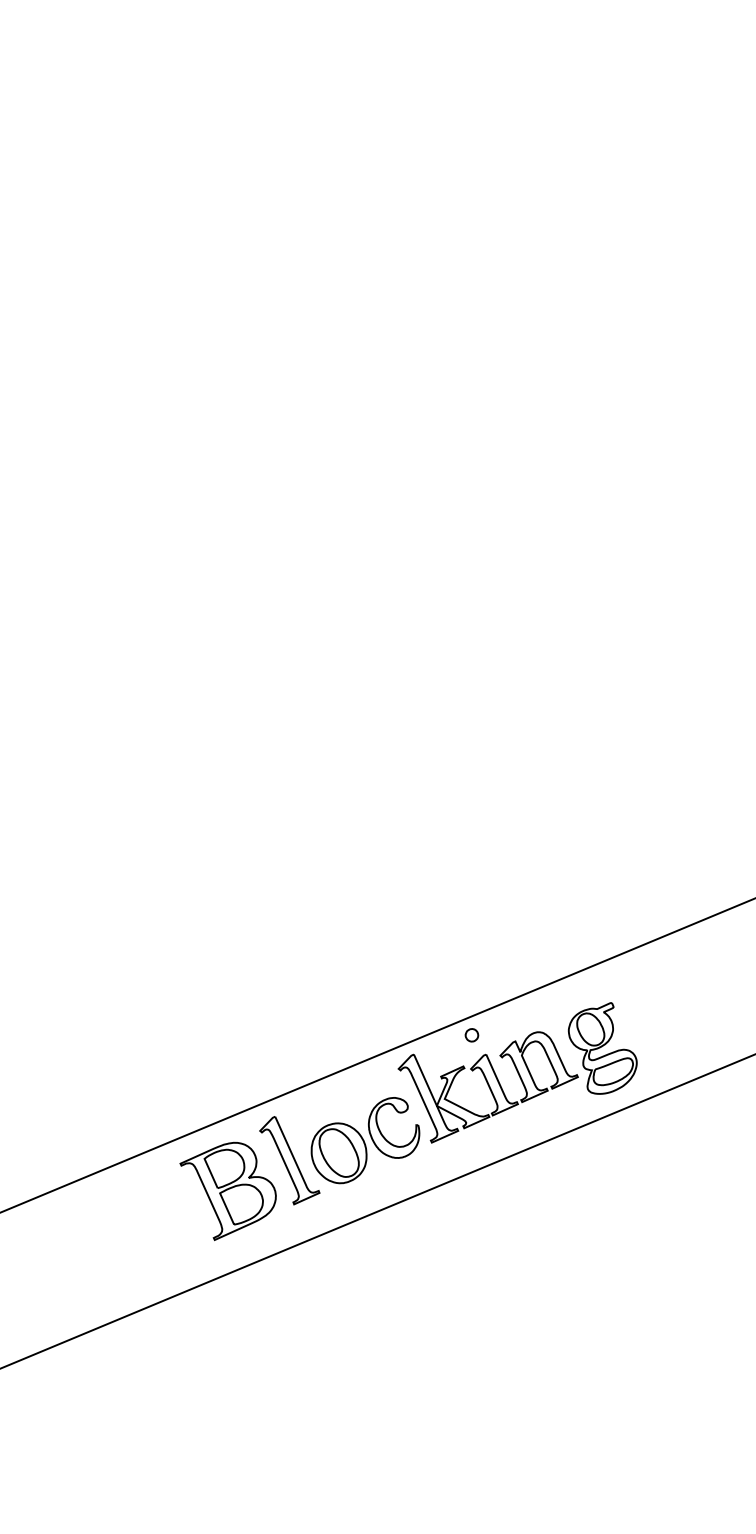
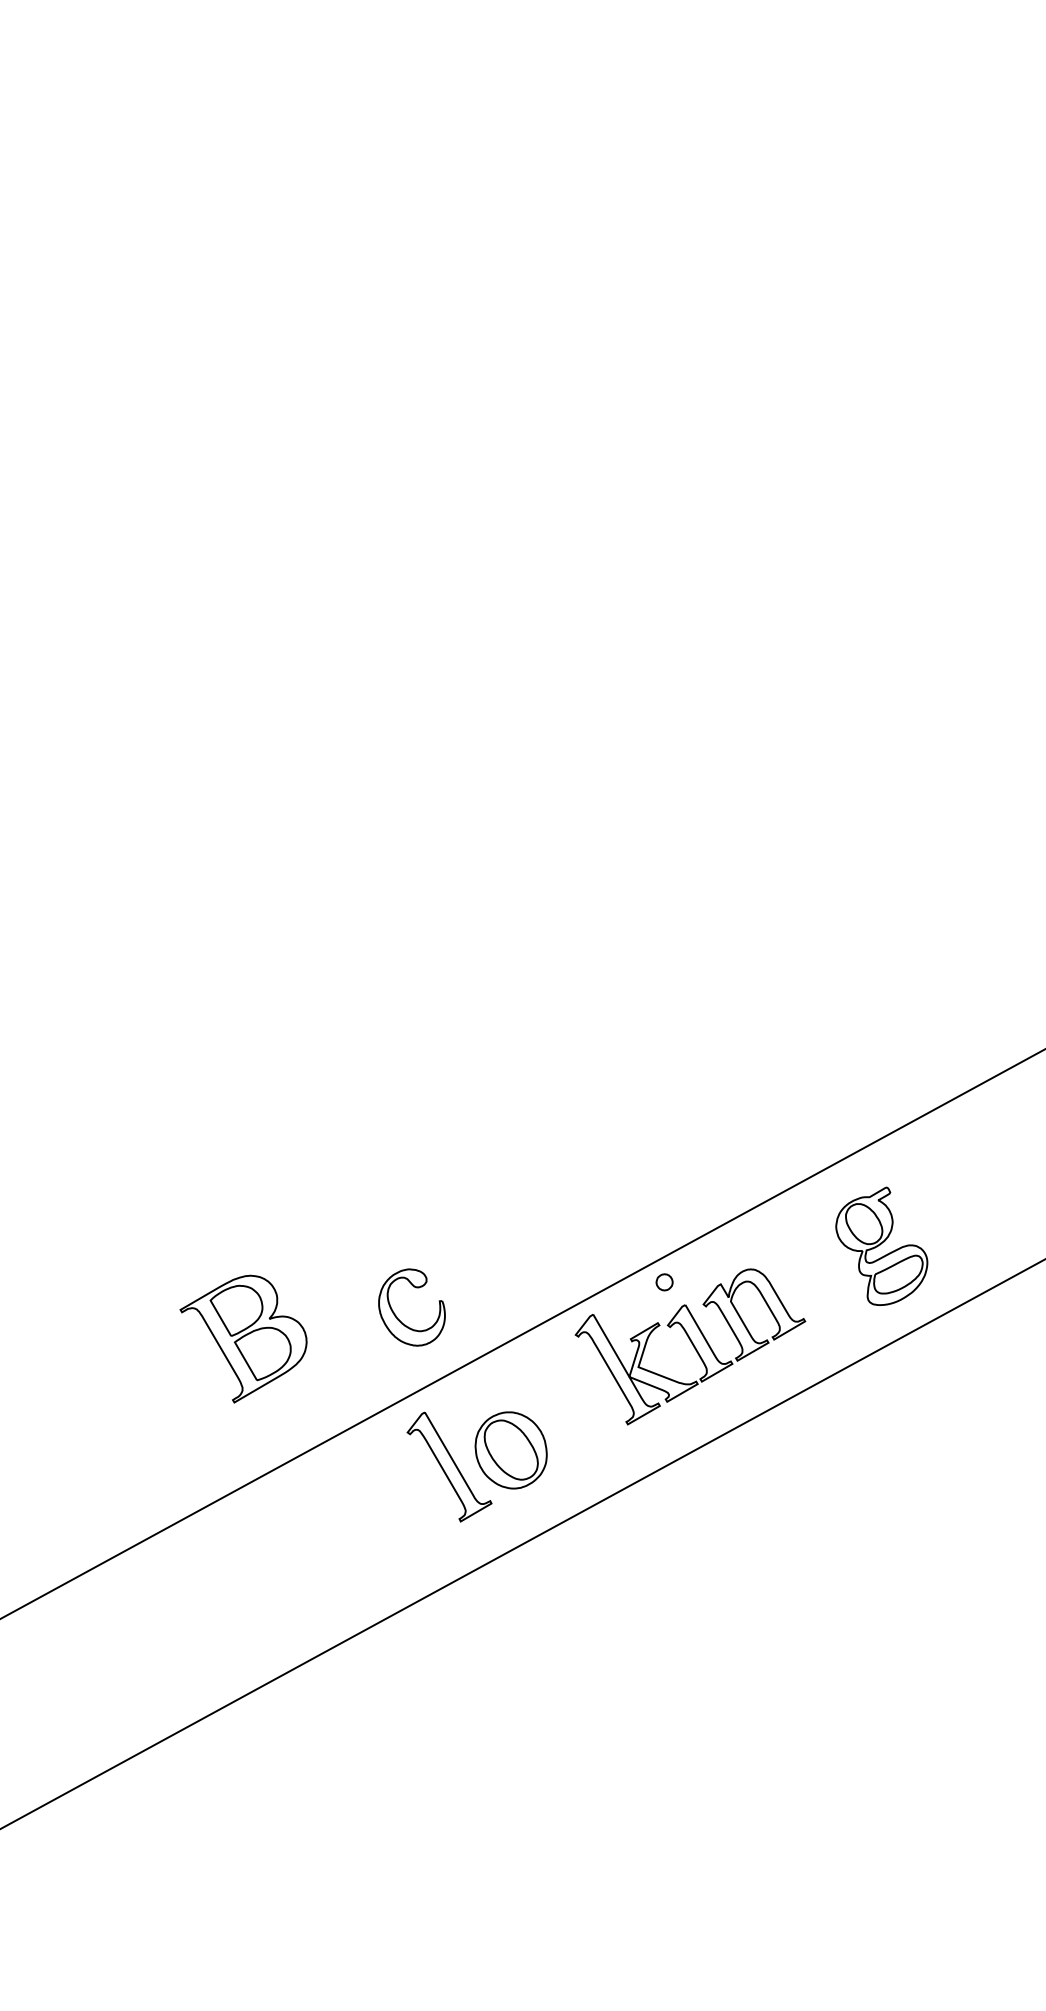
part: (602, 1047) -> (881, 1245), moved
part: (383, 1136) -> (399, 1319), moved
part: (227, 1191) -> (243, 1338), moved

